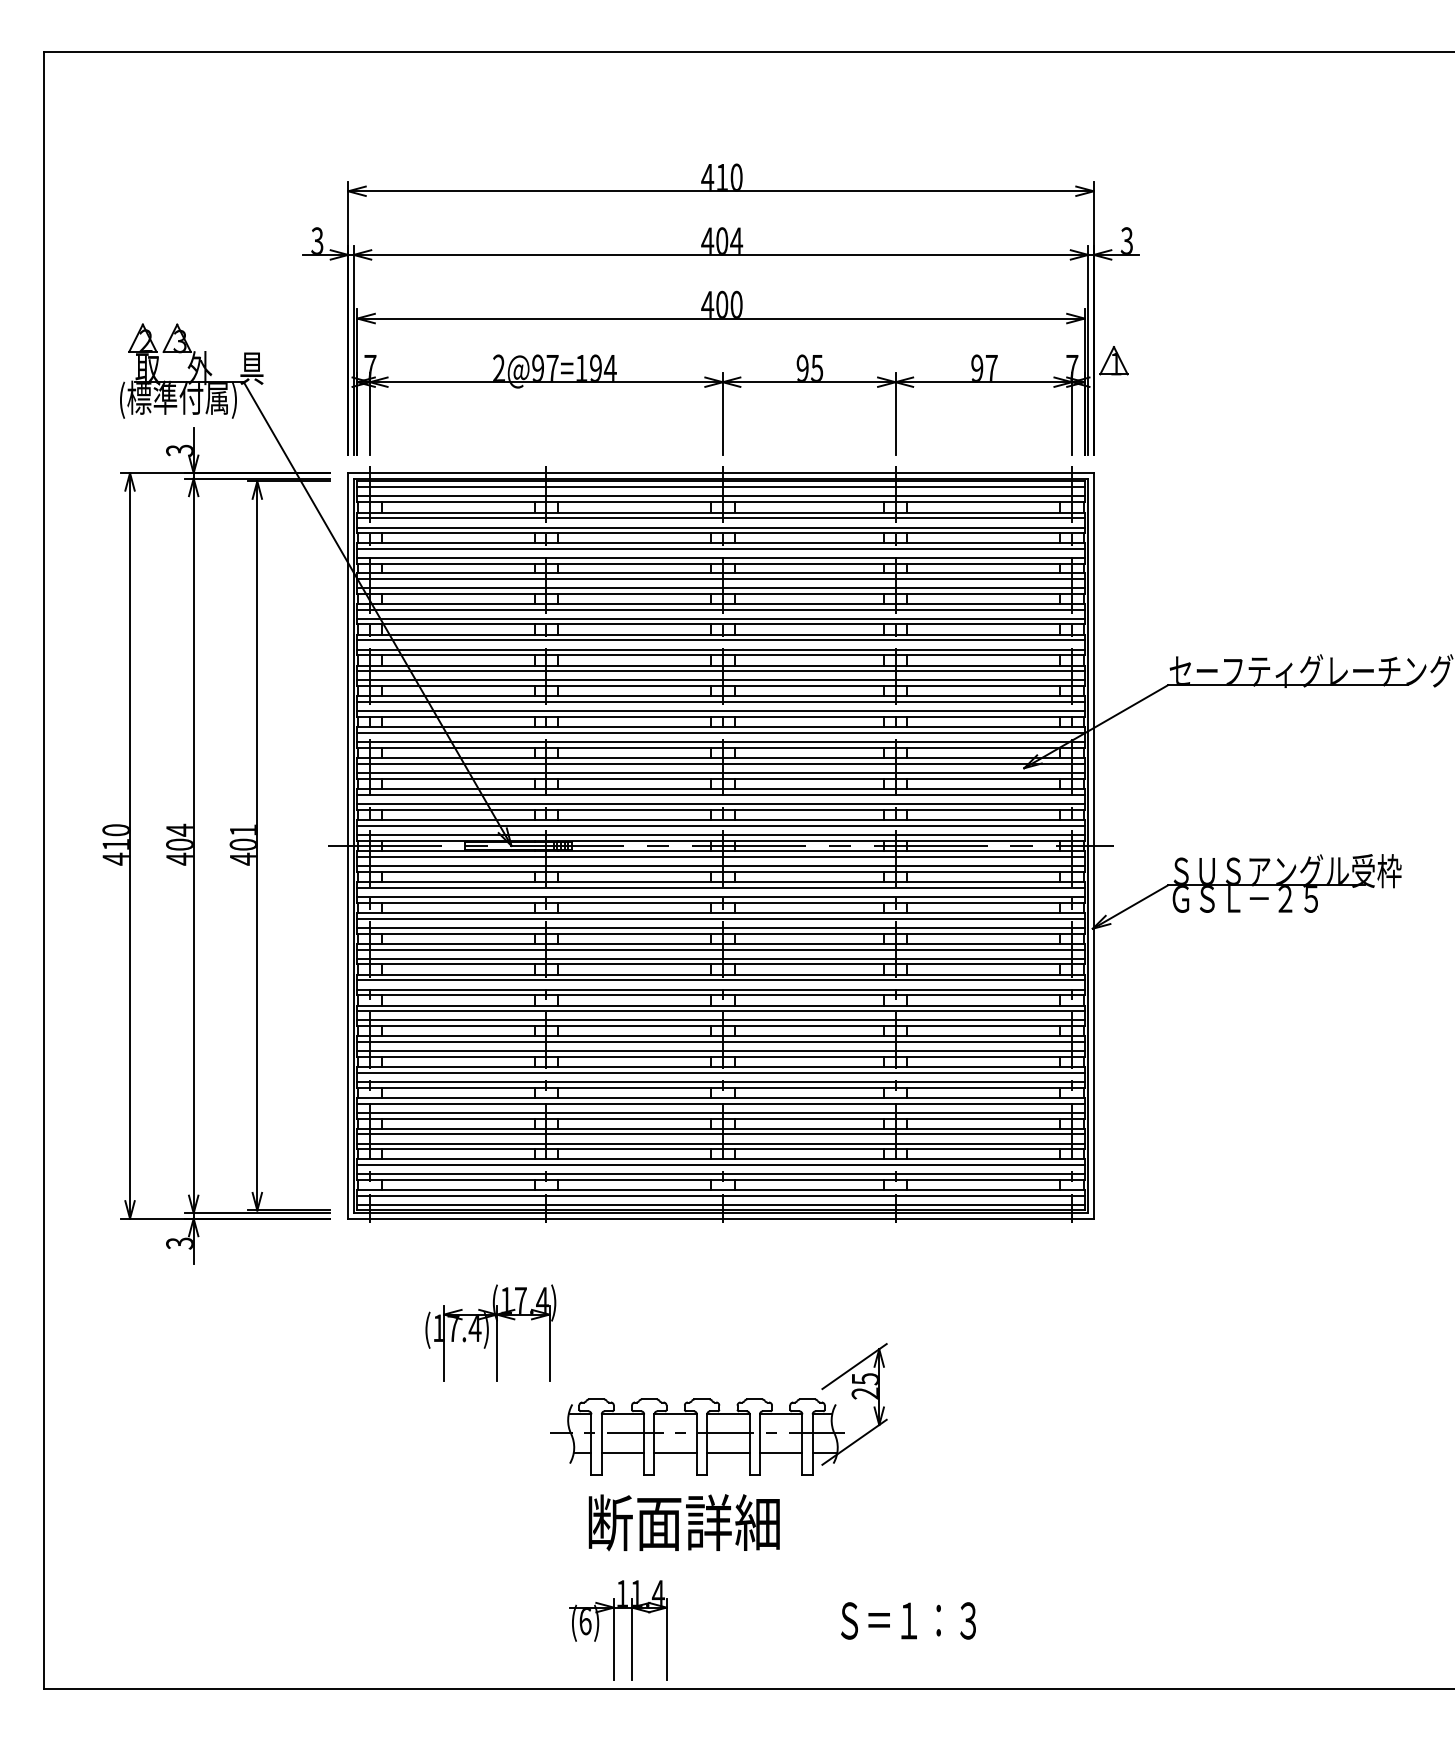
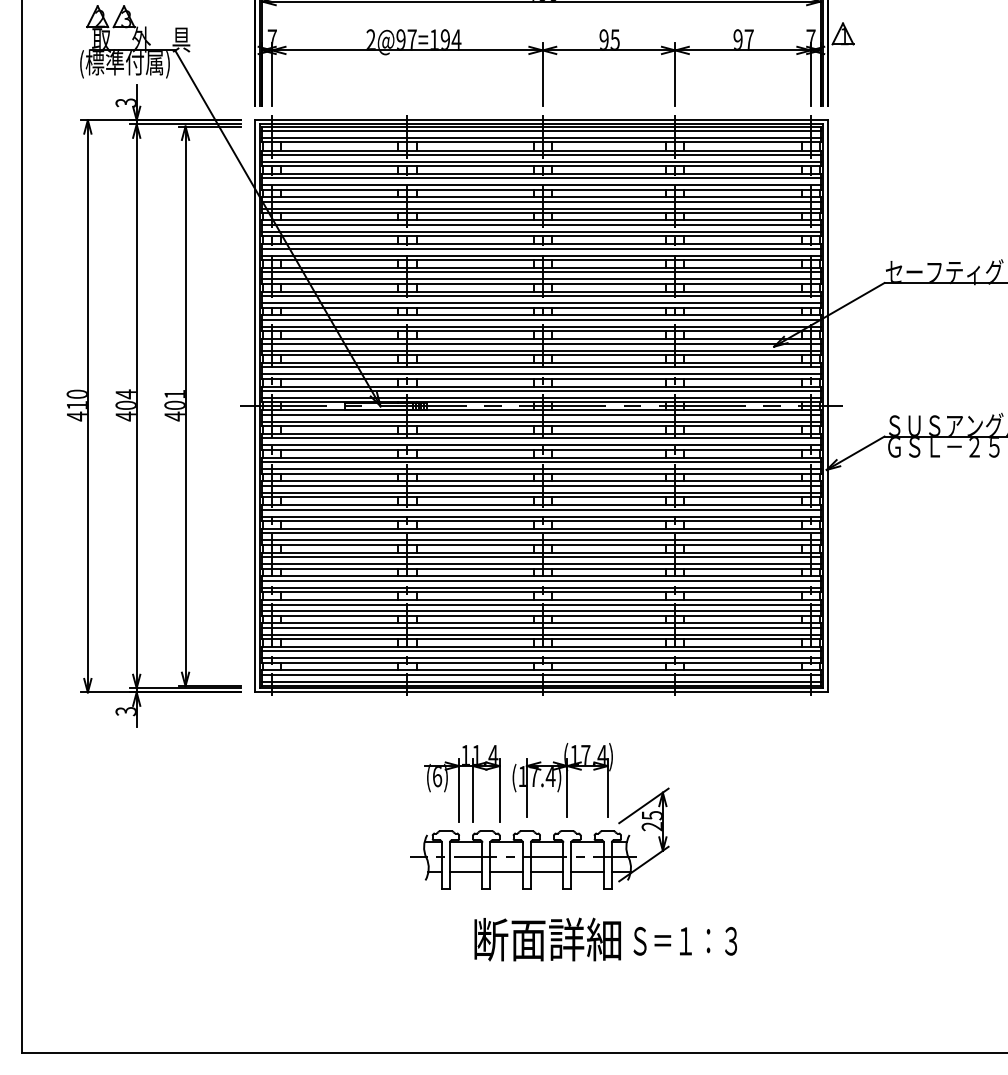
part: (490, 1332) -> (562, 779), moved
text: (683, 1522) -> (547, 939), moved
text: (908, 1620) -> (685, 940), moved
part: (618, 1630) -> (462, 783), moved

